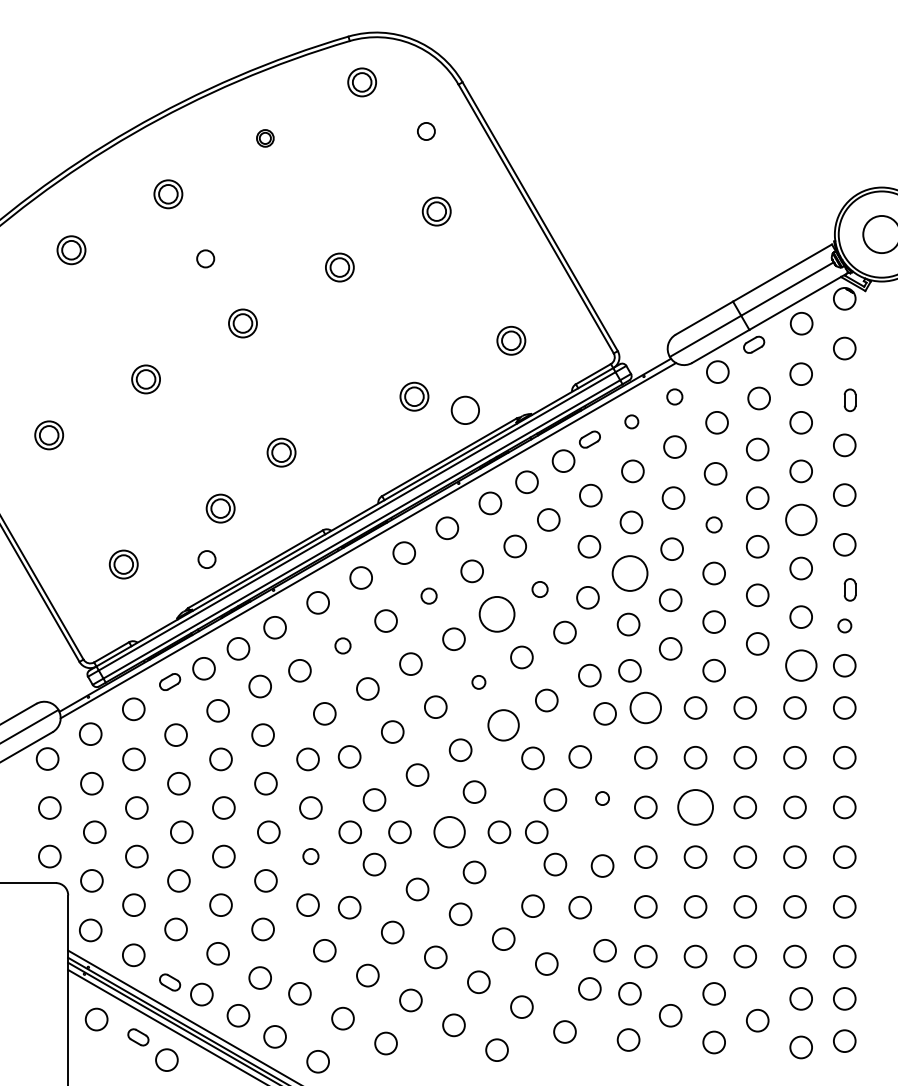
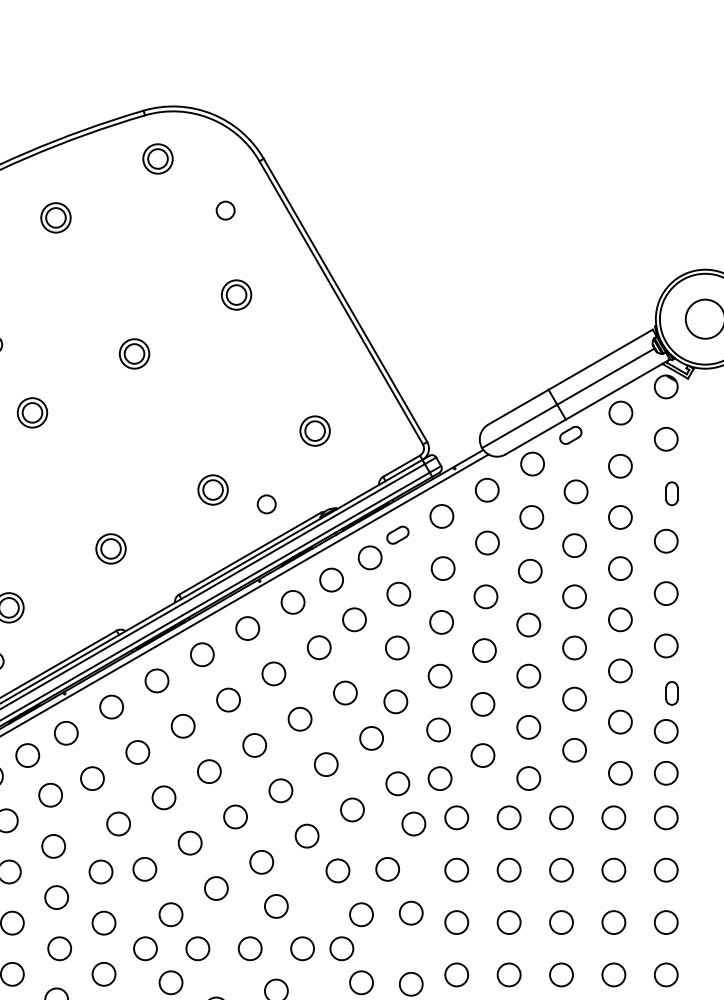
part: (265, 138) -> (56, 218), size x1.67
circle: (674, 396) -> (486, 489), size x1.43
circle: (464, 409) -> (265, 503), size x0.62
circle: (631, 421) -> (441, 516), size x1.67
part: (281, 452) -> (110, 548), moved
circle: (800, 519) -> (619, 619), size x0.71
circle: (713, 524) -> (528, 624), size x1.43
circle: (629, 573) -> (439, 676), size x0.62
circle: (539, 589) -> (344, 693), size x1.43
circle: (428, 595) -> (227, 699), size x1.43
circle: (496, 614) -> (299, 719), size x0.62
circle: (844, 625) -> (666, 730), size x1.67
circle: (342, 645) -> (137, 752), size x1.43
circle: (800, 665) -> (619, 773), size x0.71
circle: (478, 682) -> (280, 790), size x1.67
circle: (645, 707) -> (456, 817), size x0.71
circle: (503, 725) -> (306, 836), size x0.71
circle: (602, 798) -> (411, 913), size x1.67
circle: (695, 807) -> (509, 922), size x0.62
circle: (449, 832) -> (249, 948), size x0.71
circle: (310, 856) -> (103, 974), size x1.43

